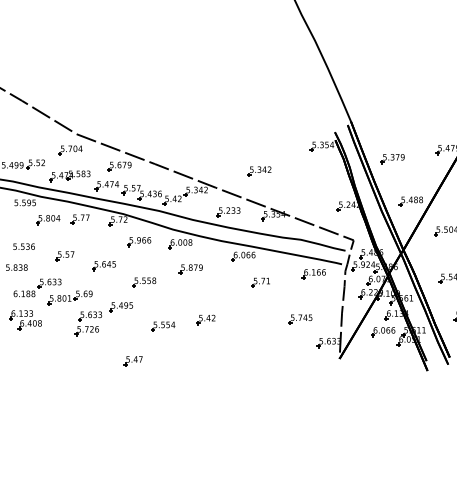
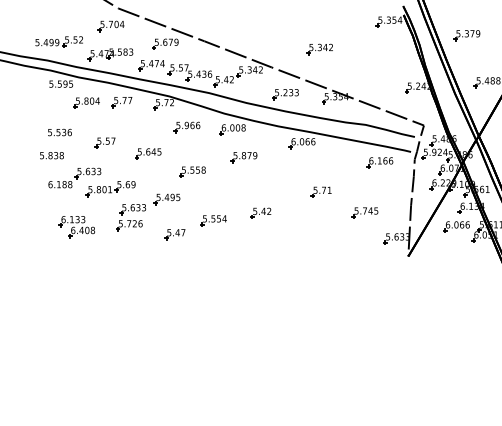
part: (260, 282) -> (321, 191), moved
part: (25, 320) -> (76, 227), moved
part: (132, 361) -> (174, 234), moved

